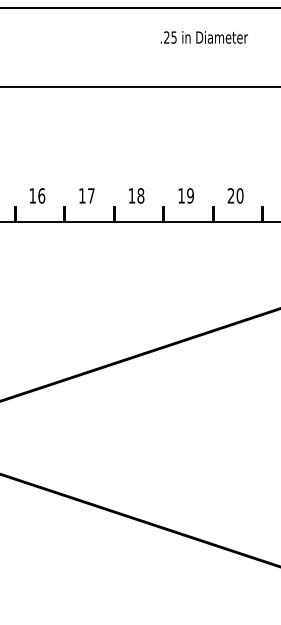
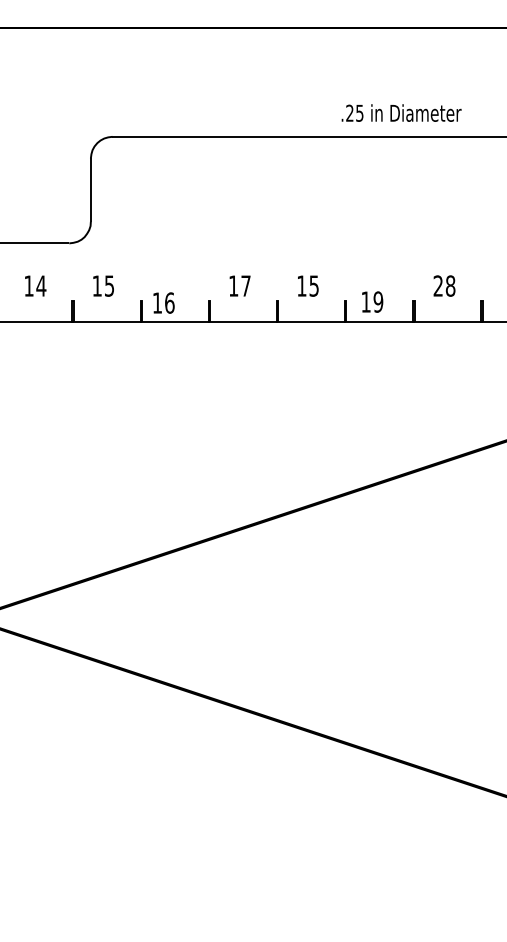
text: (204, 36) -> (401, 112), moved
text: (37, 195) -> (163, 302), moved
text: (140, 195) -> (313, 285), 18 -> 15
text: (186, 195) -> (372, 301), moved
text: (239, 195) -> (450, 285), 20 -> 28

